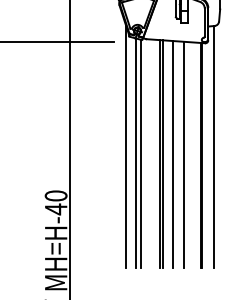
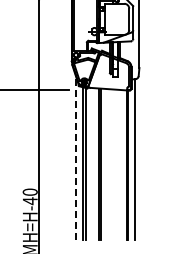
line: (125, 145) -> (76, 158), solid -> dashed
line: (172, 154) -> (107, 164), removed
line: (184, 154) -> (115, 164), removed

